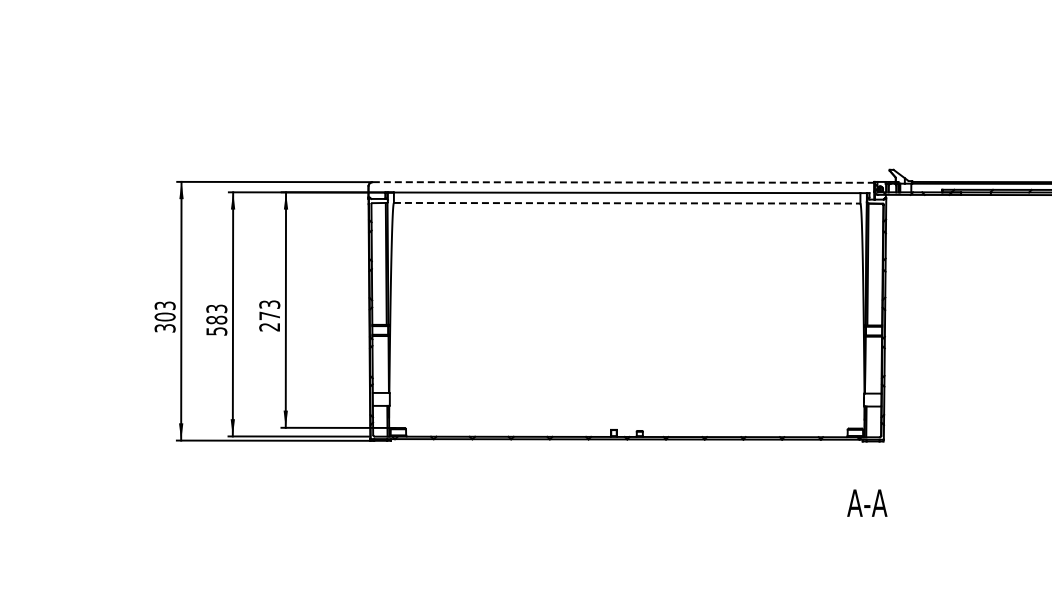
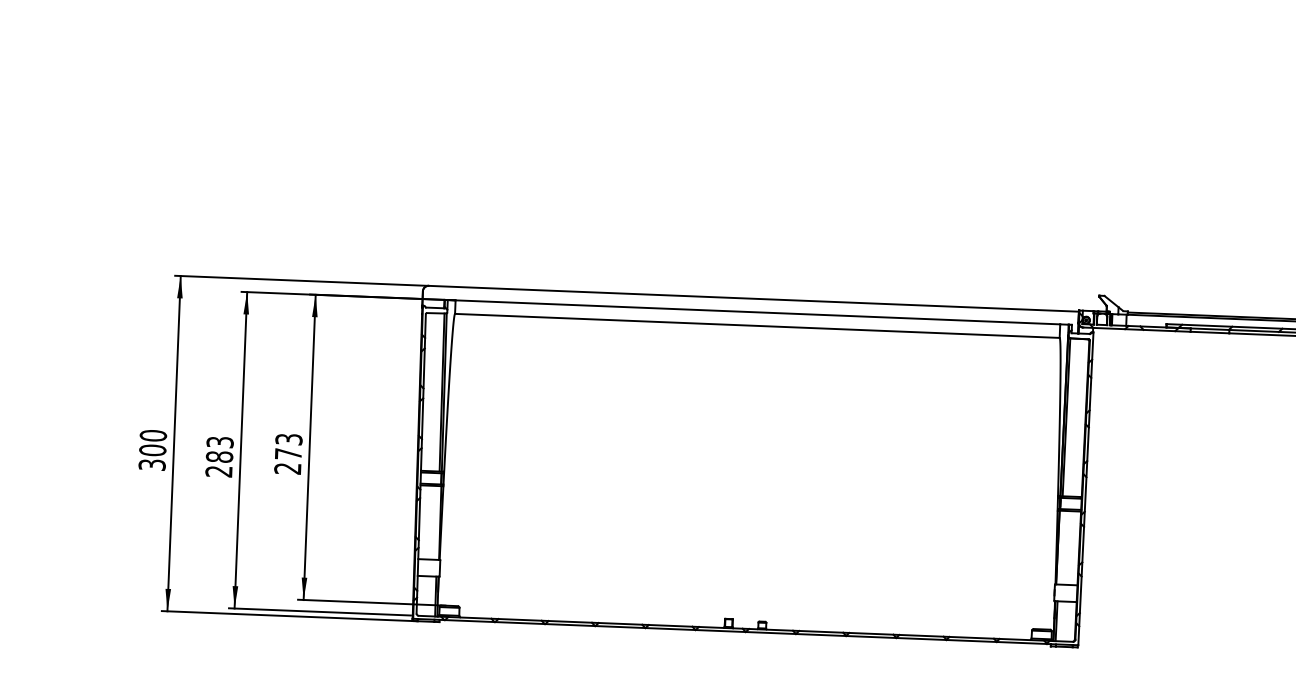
line: (623, 182) -> (753, 298), dashed -> solid
line: (627, 203) -> (757, 326), dashed -> solid
text: (164, 305) -> (152, 435), 303 -> 300
text: (216, 331) -> (218, 471), 583 -> 283

